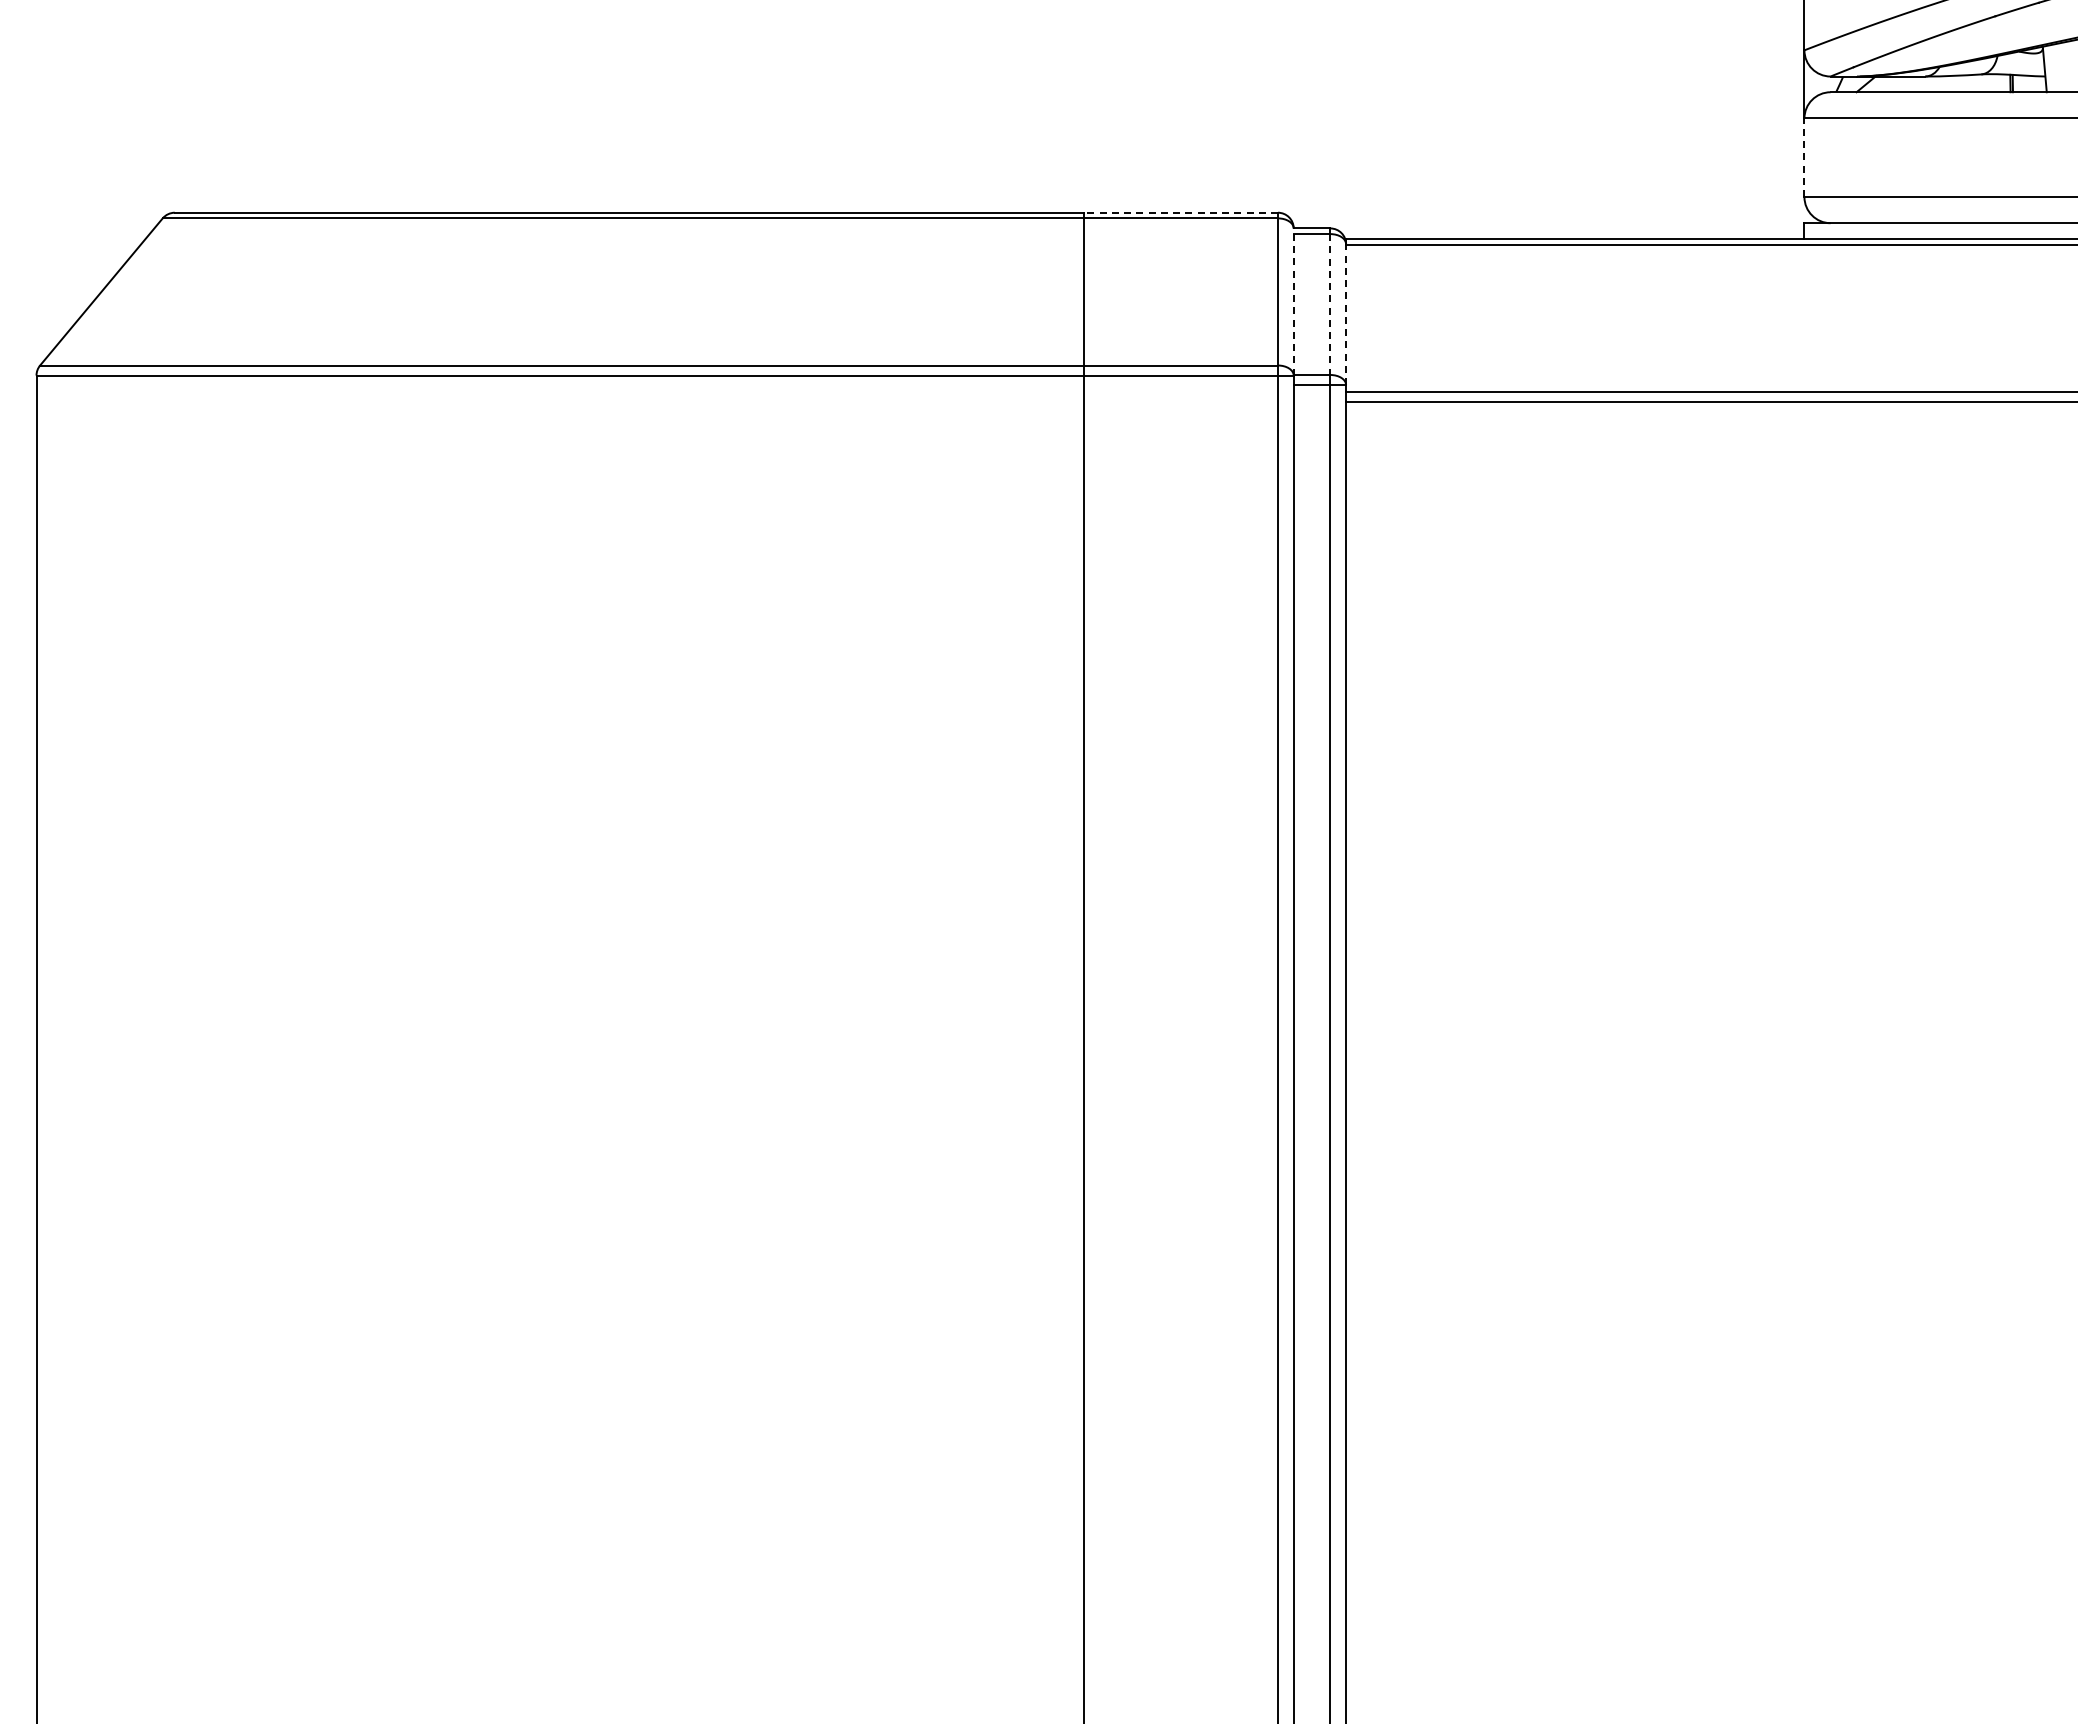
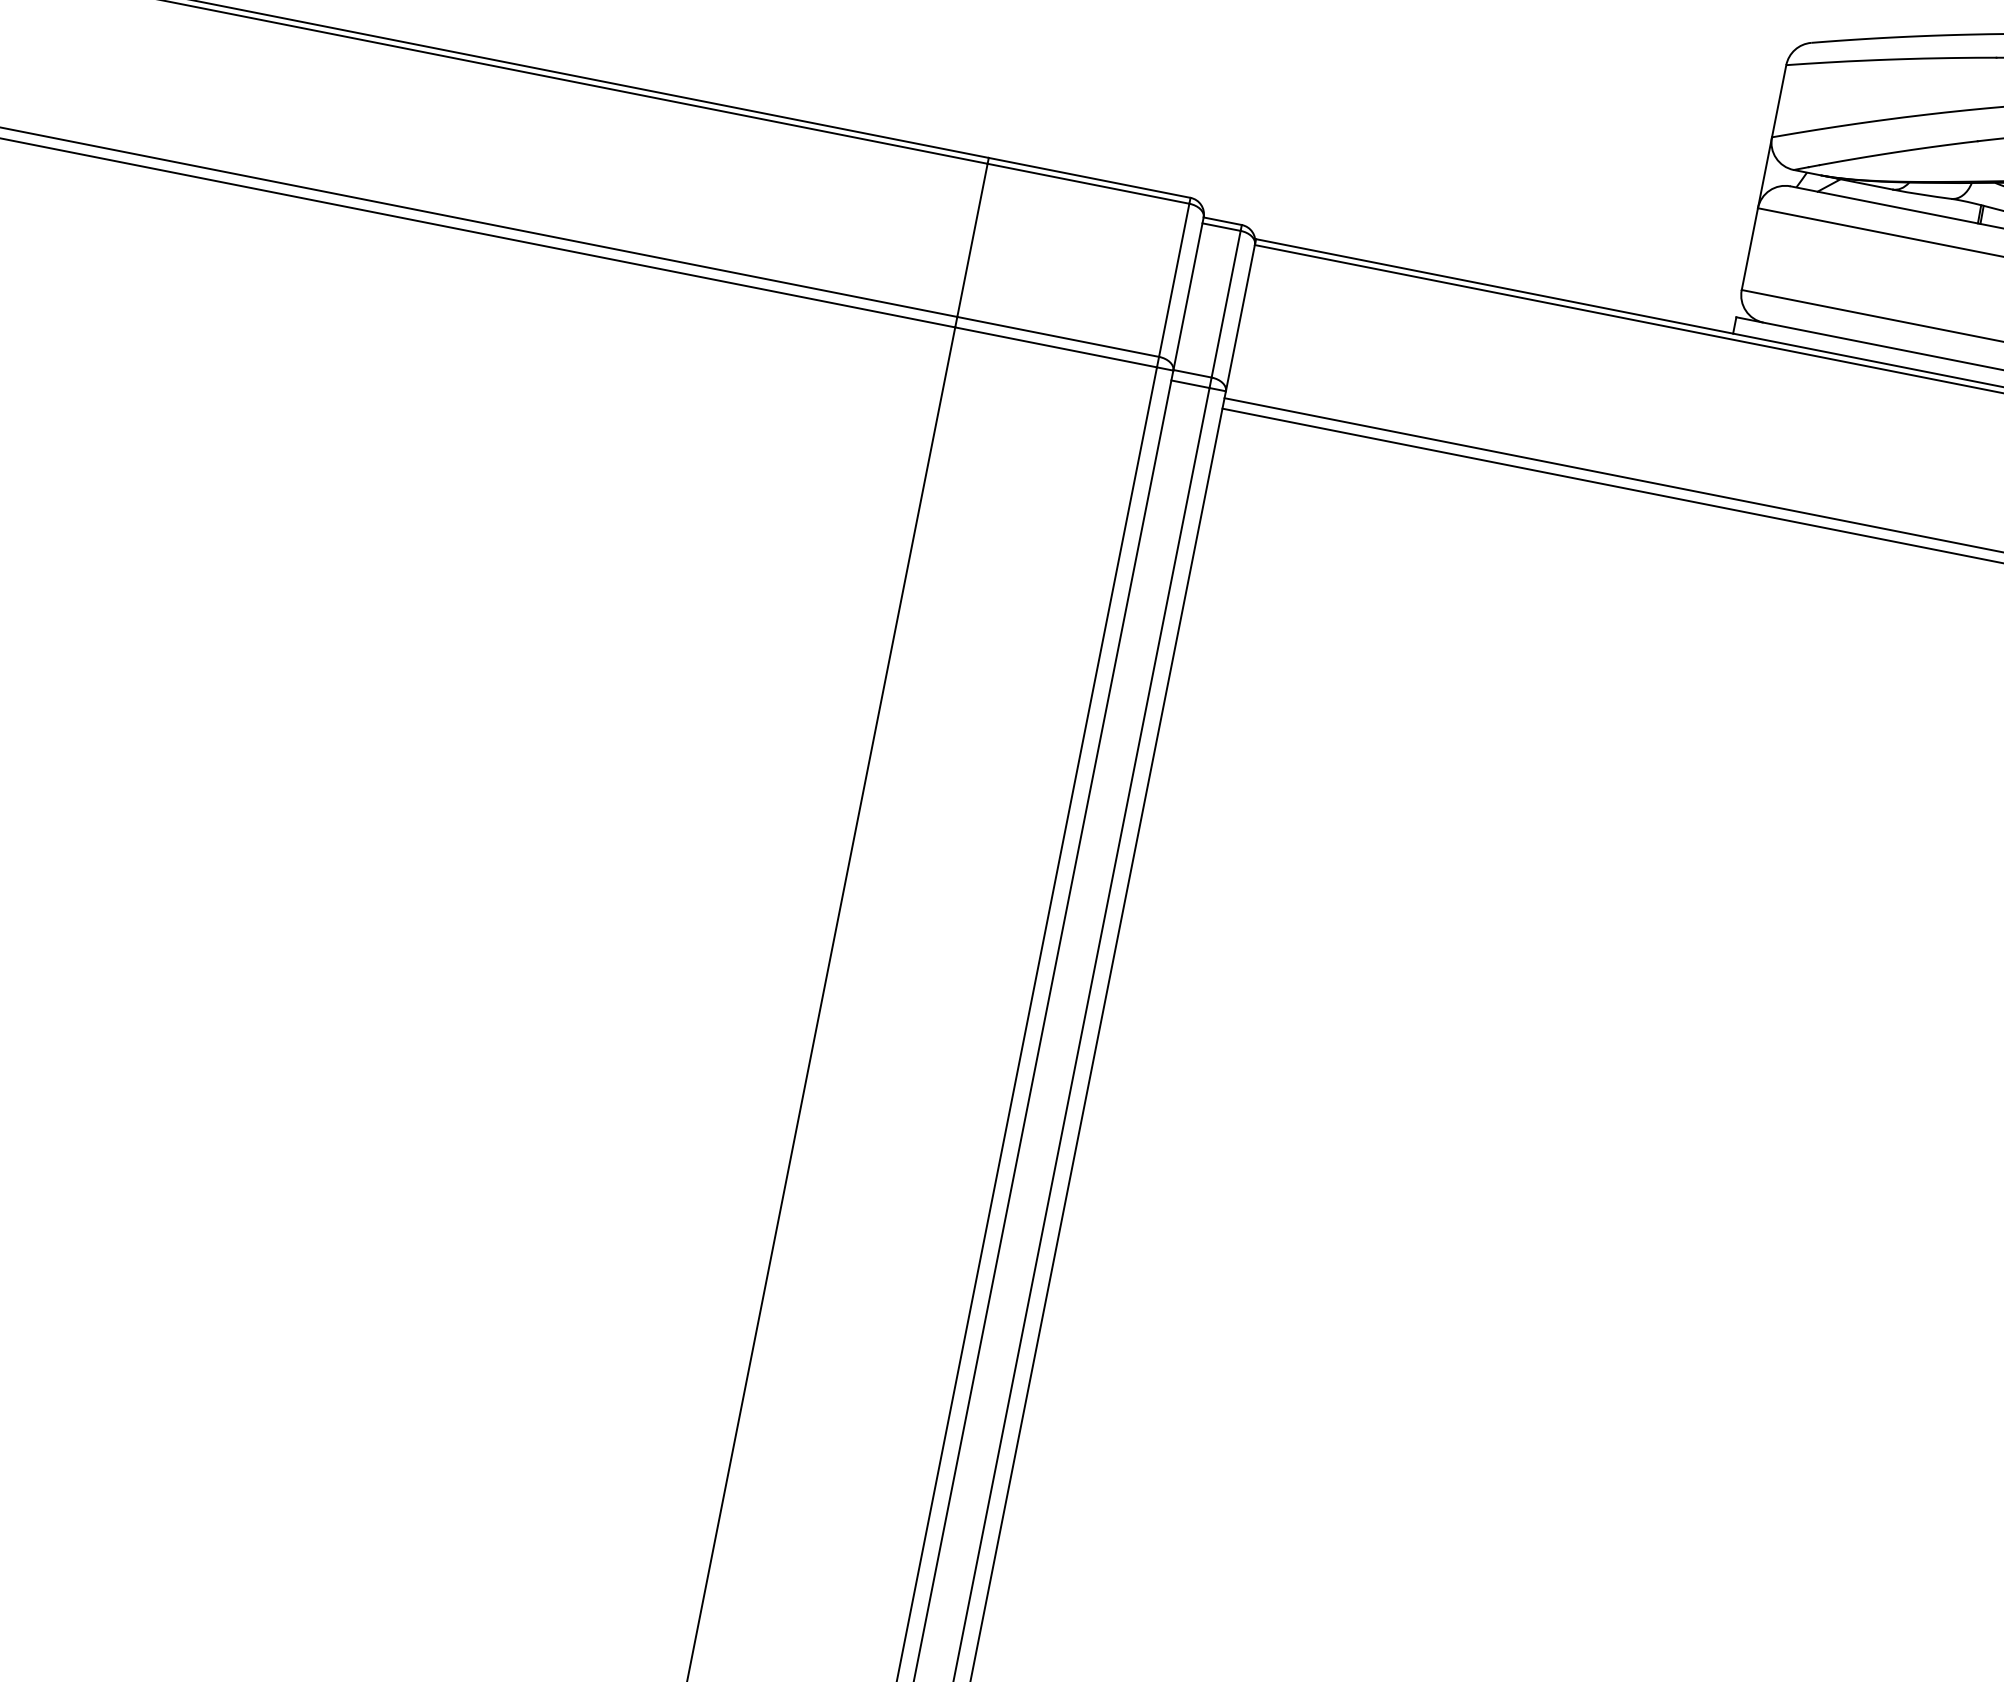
line: (1804, 157) -> (1749, 248), dashed -> solid
line: (1181, 212) -> (1090, 177), dashed -> solid
line: (1293, 302) -> (1188, 294), dashed -> solid
line: (1330, 305) -> (1226, 305), dashed -> solid
line: (1346, 314) -> (1240, 317), dashed -> solid

